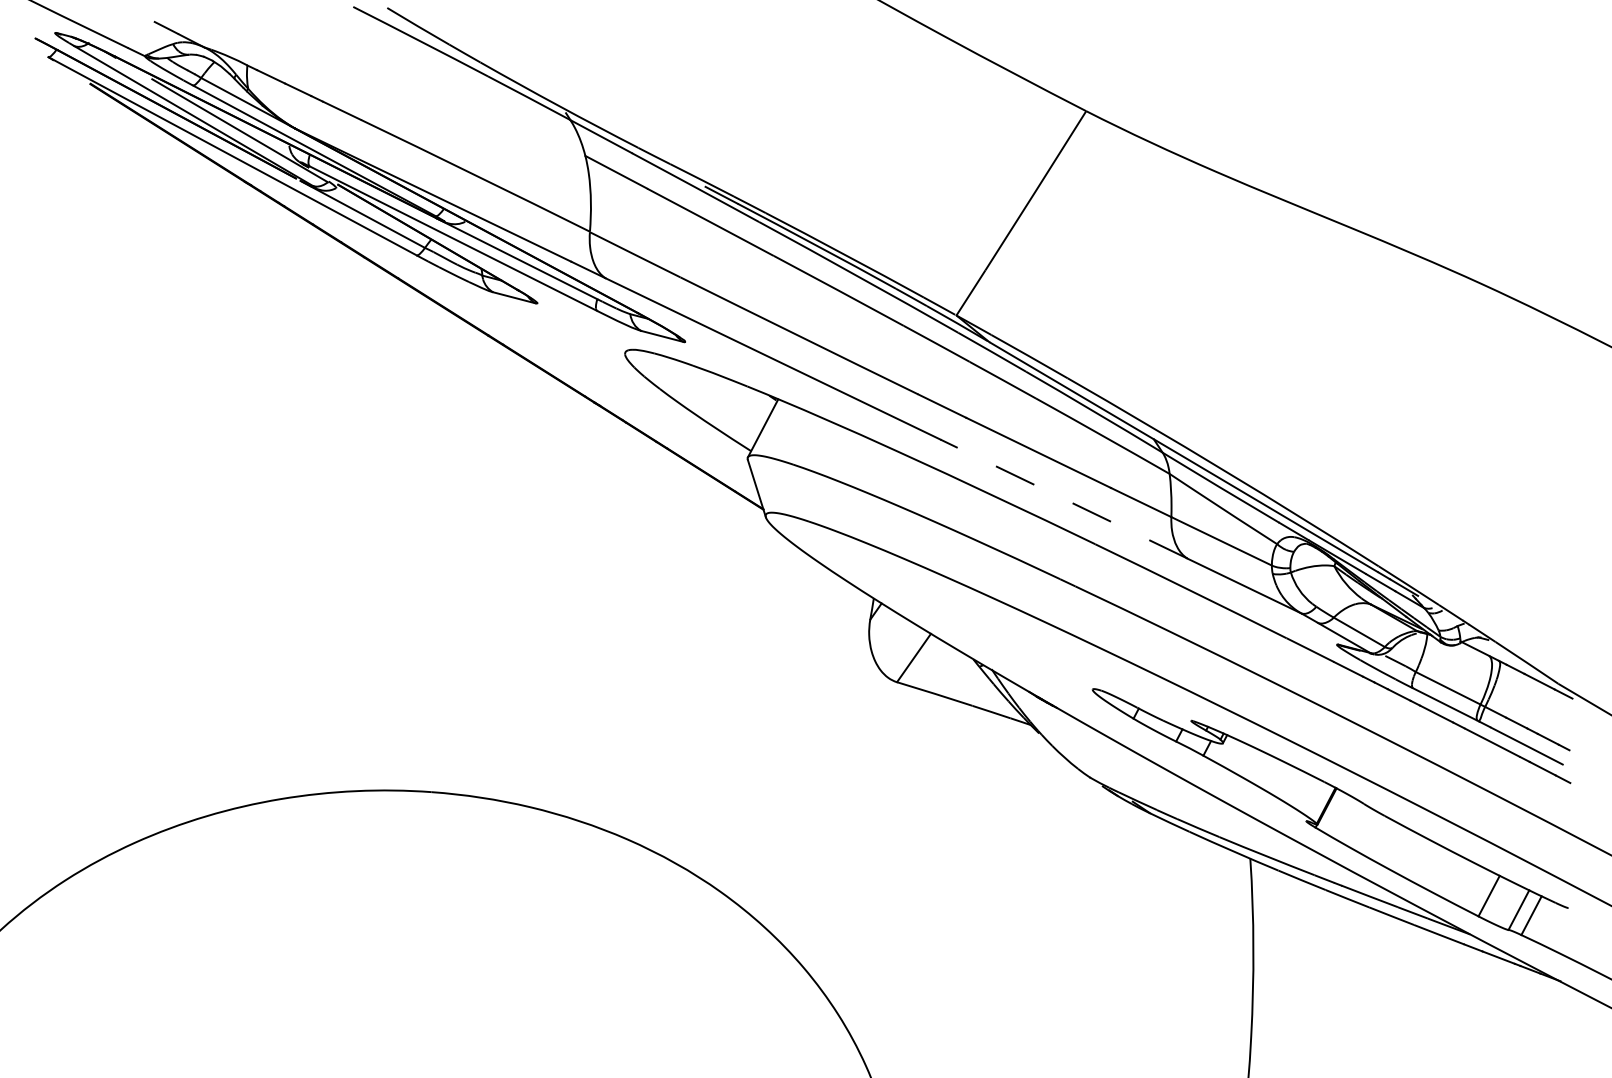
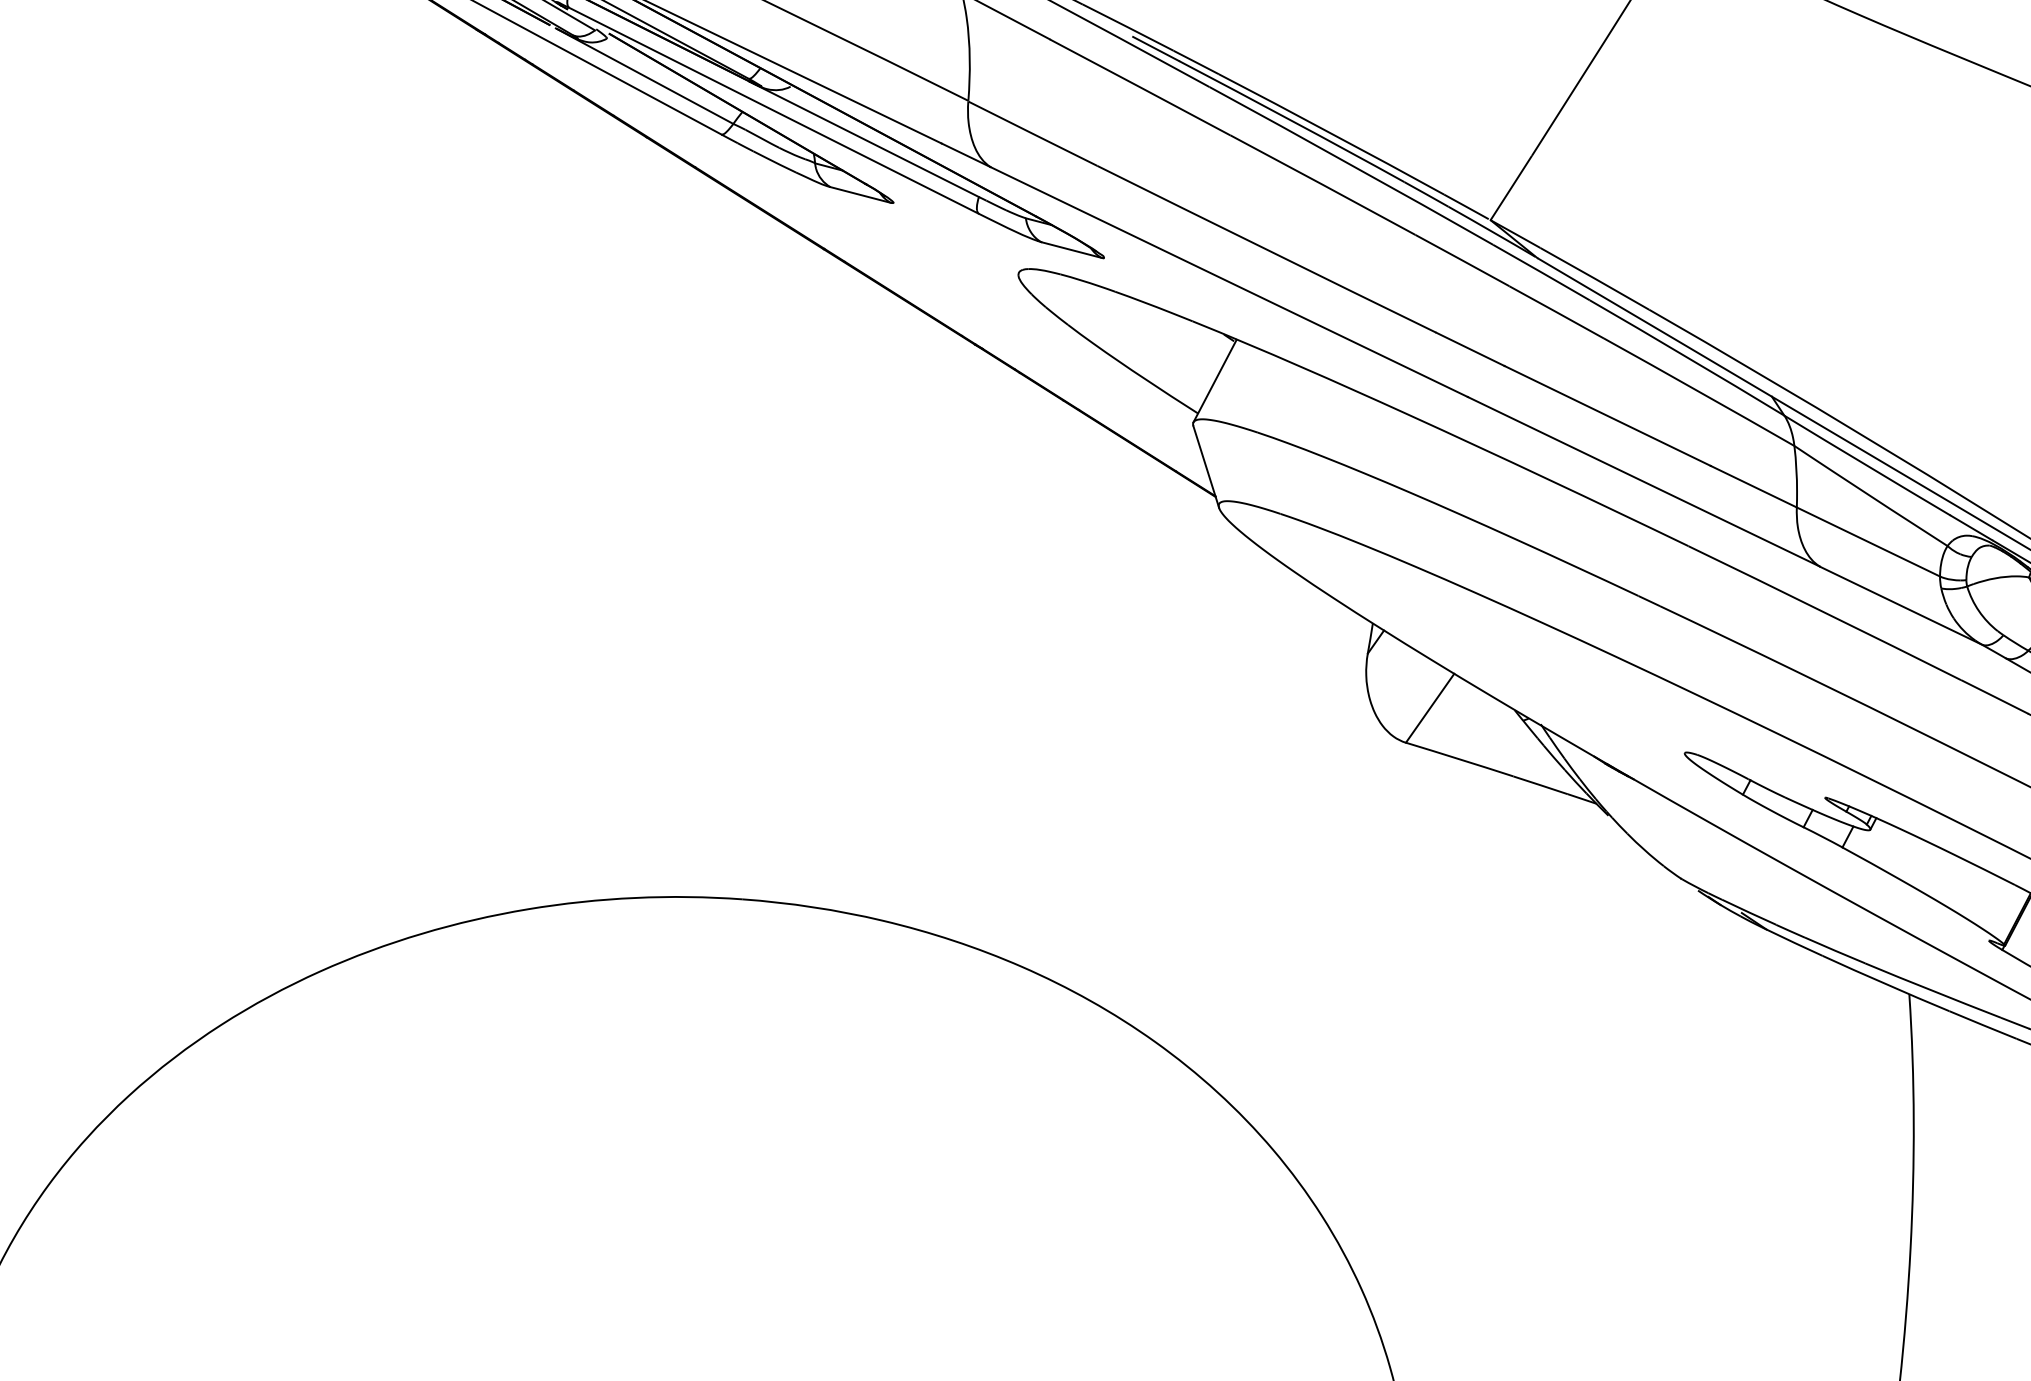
line: (1063, 498) -> (1643, 480), dashed -> solid

